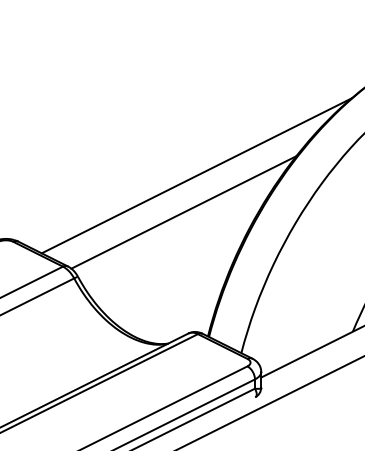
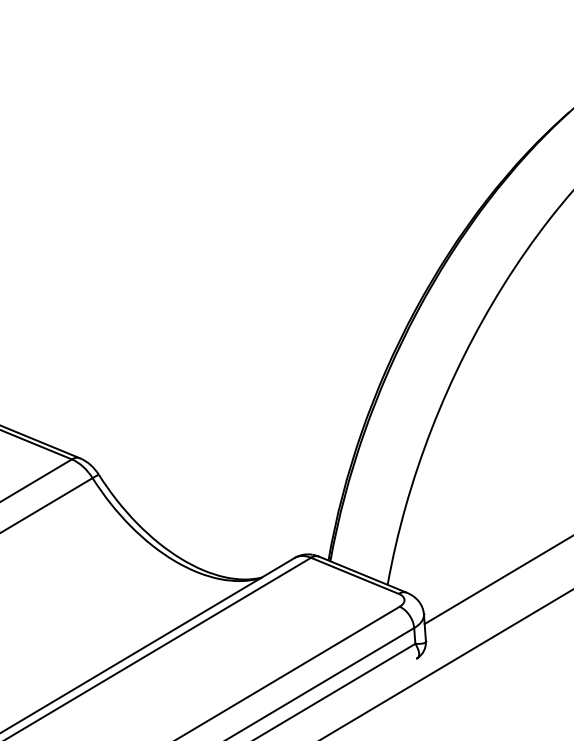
line: (196, 175) -> (288, 286), removed
line: (183, 212) -> (271, 351), removed

